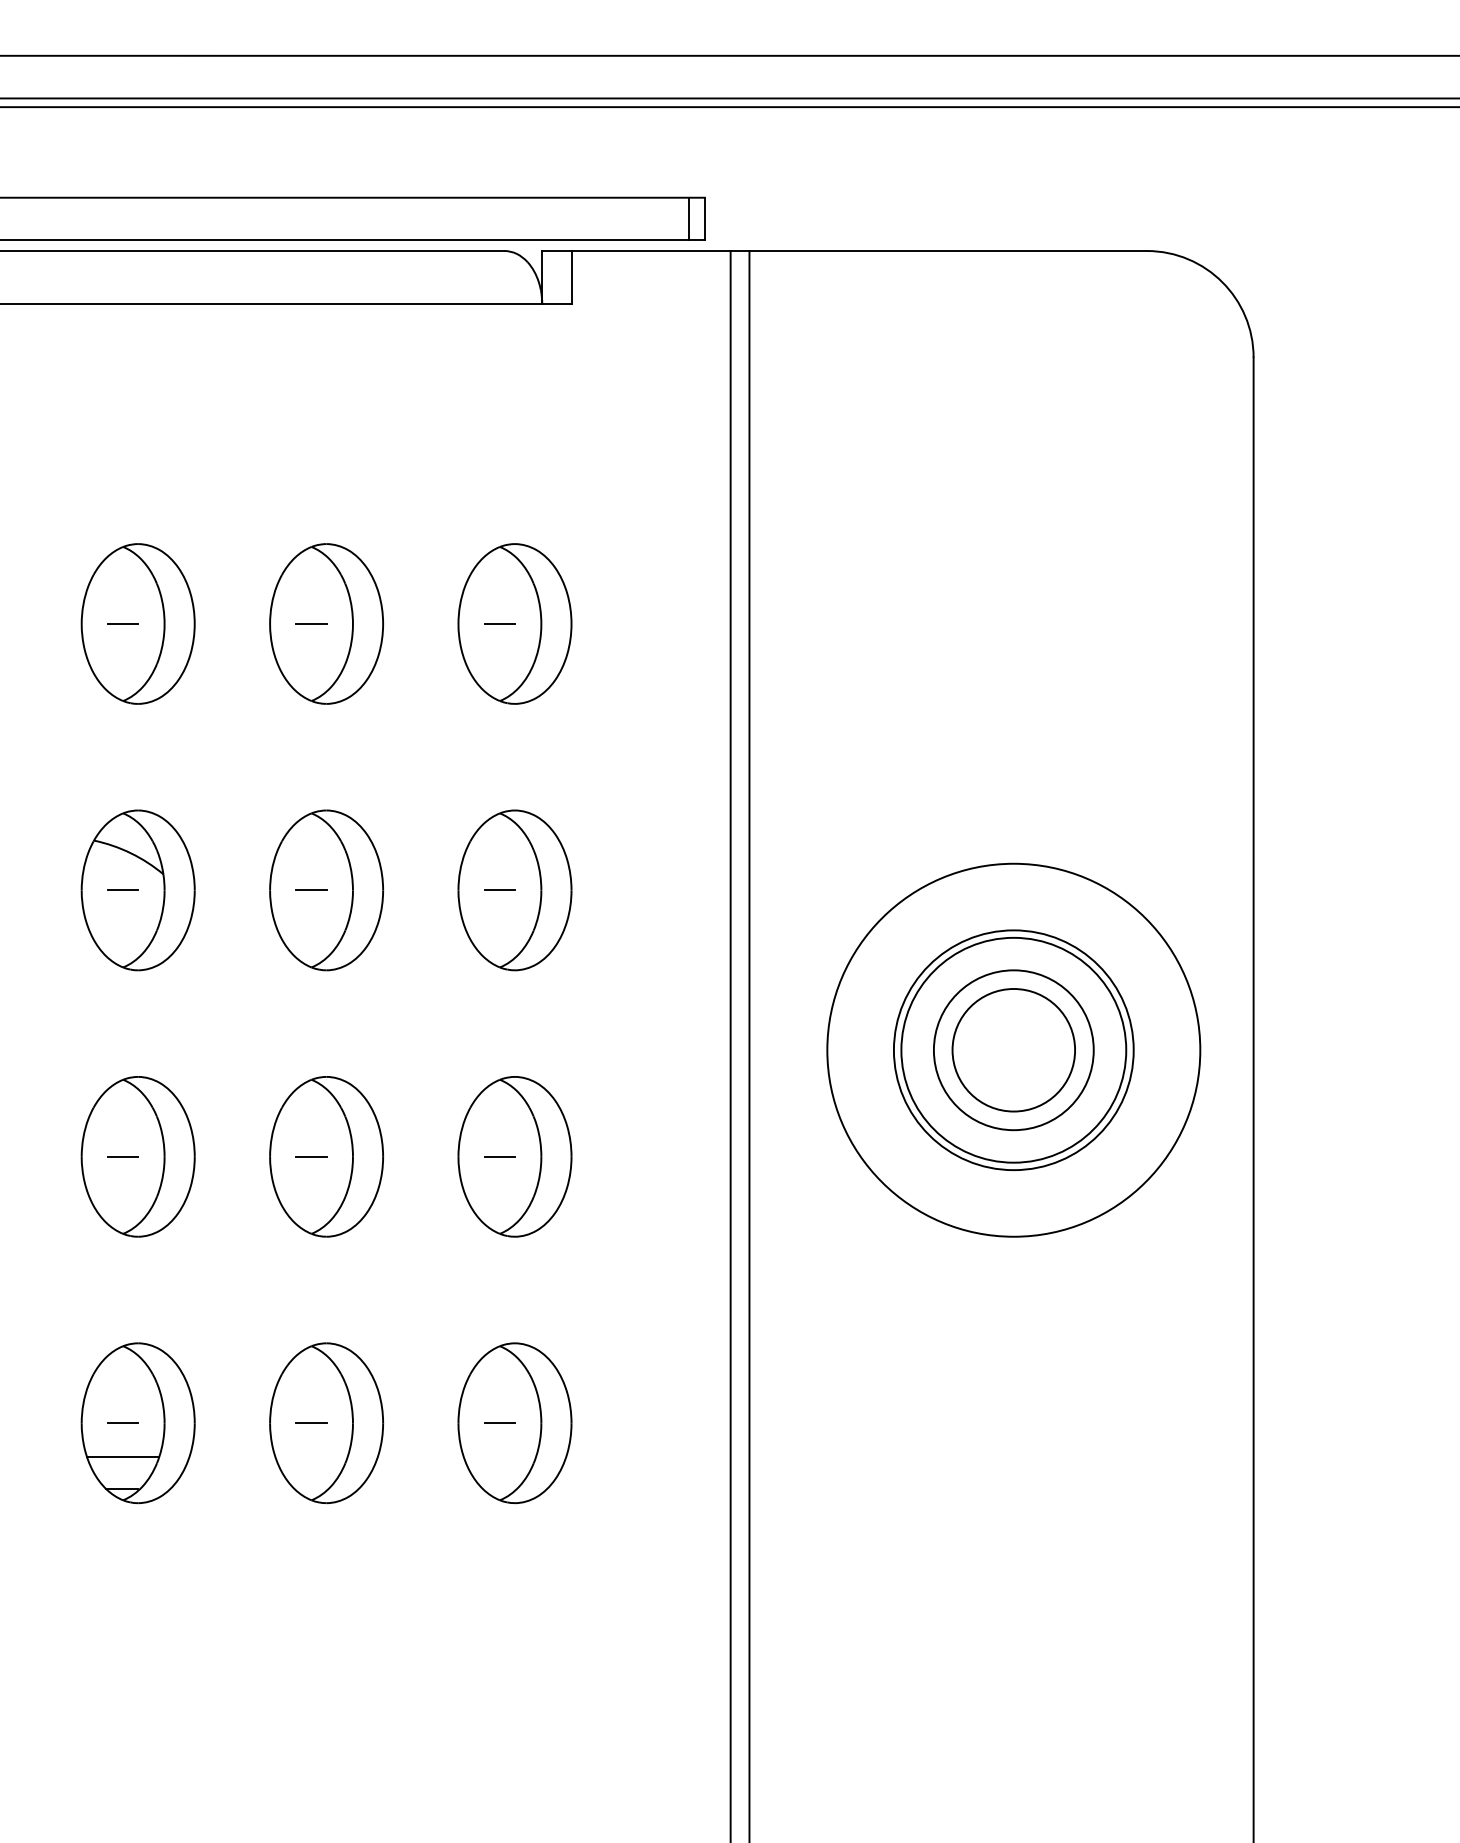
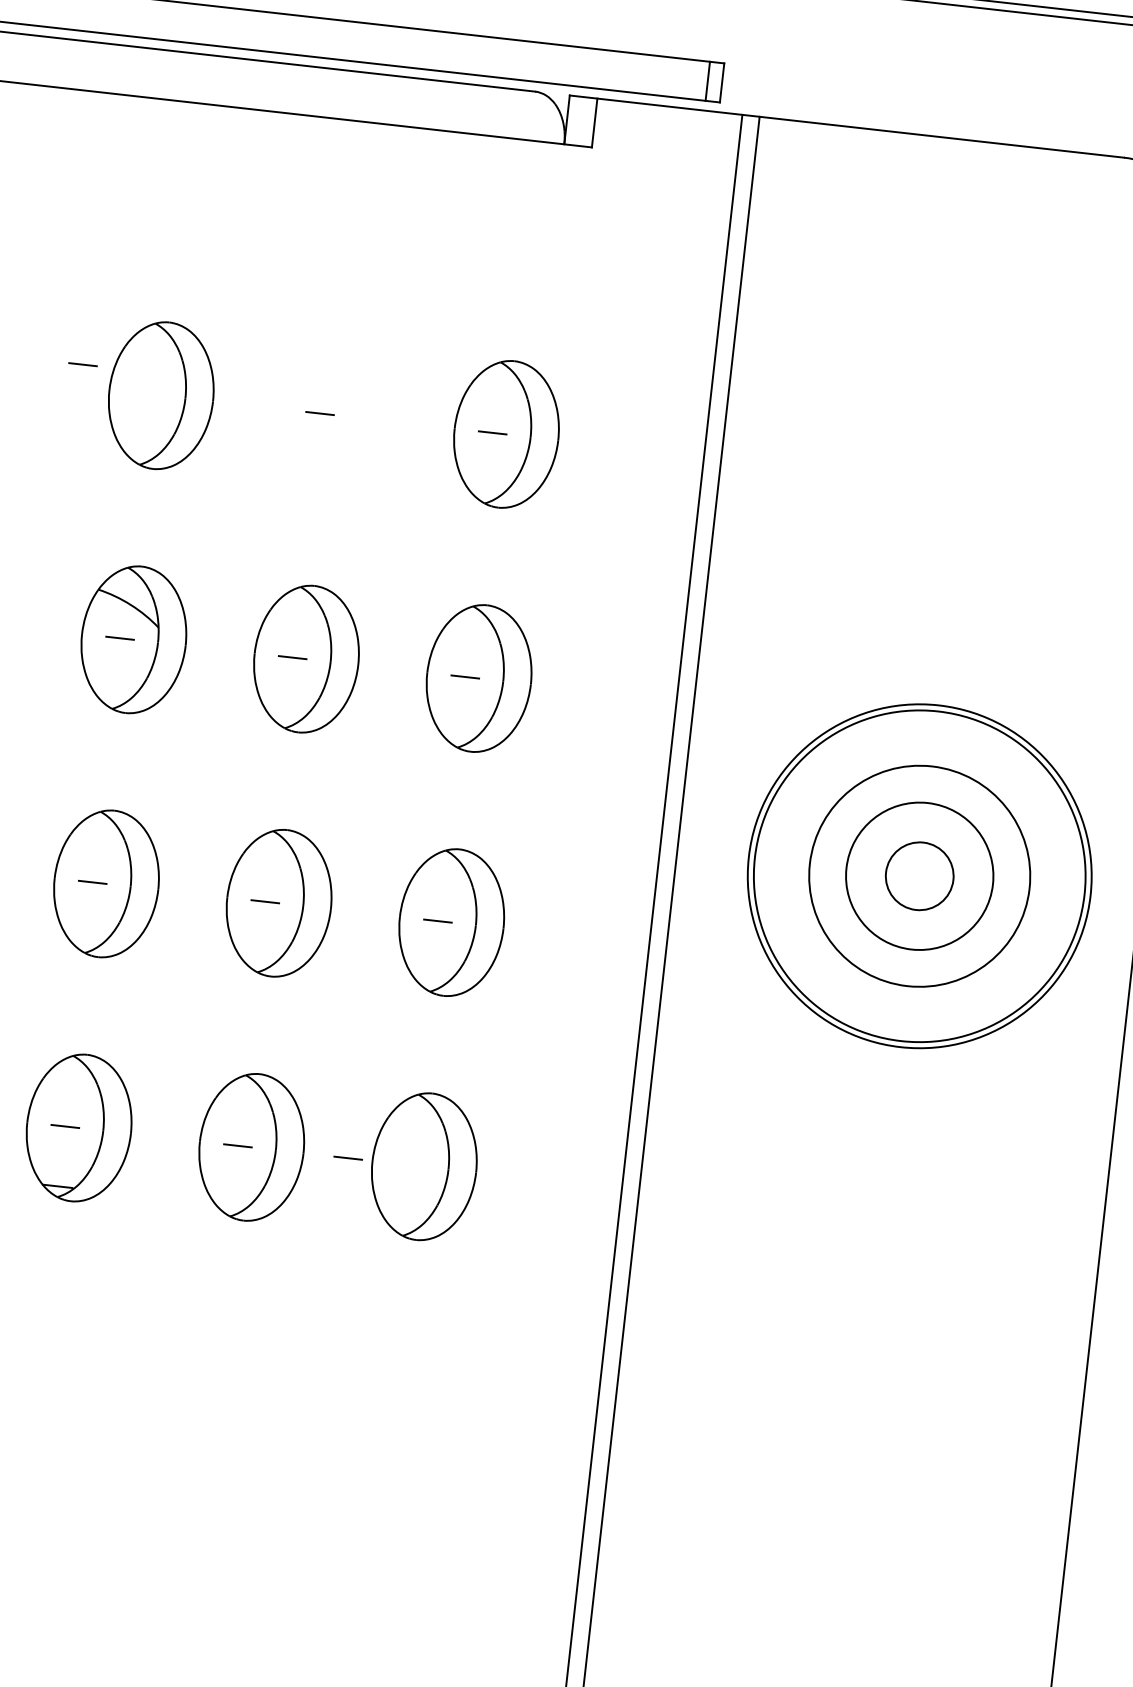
line: (122, 623) -> (82, 364), moved
part: (326, 623) -> (333, 414), removed
circle: (1013, 1049) -> (919, 875), size x0.6
circle: (1013, 1049) -> (919, 875), size x1.6
line: (499, 1422) -> (347, 1157), moved
line: (123, 1456) -> (62, 1157), removed

